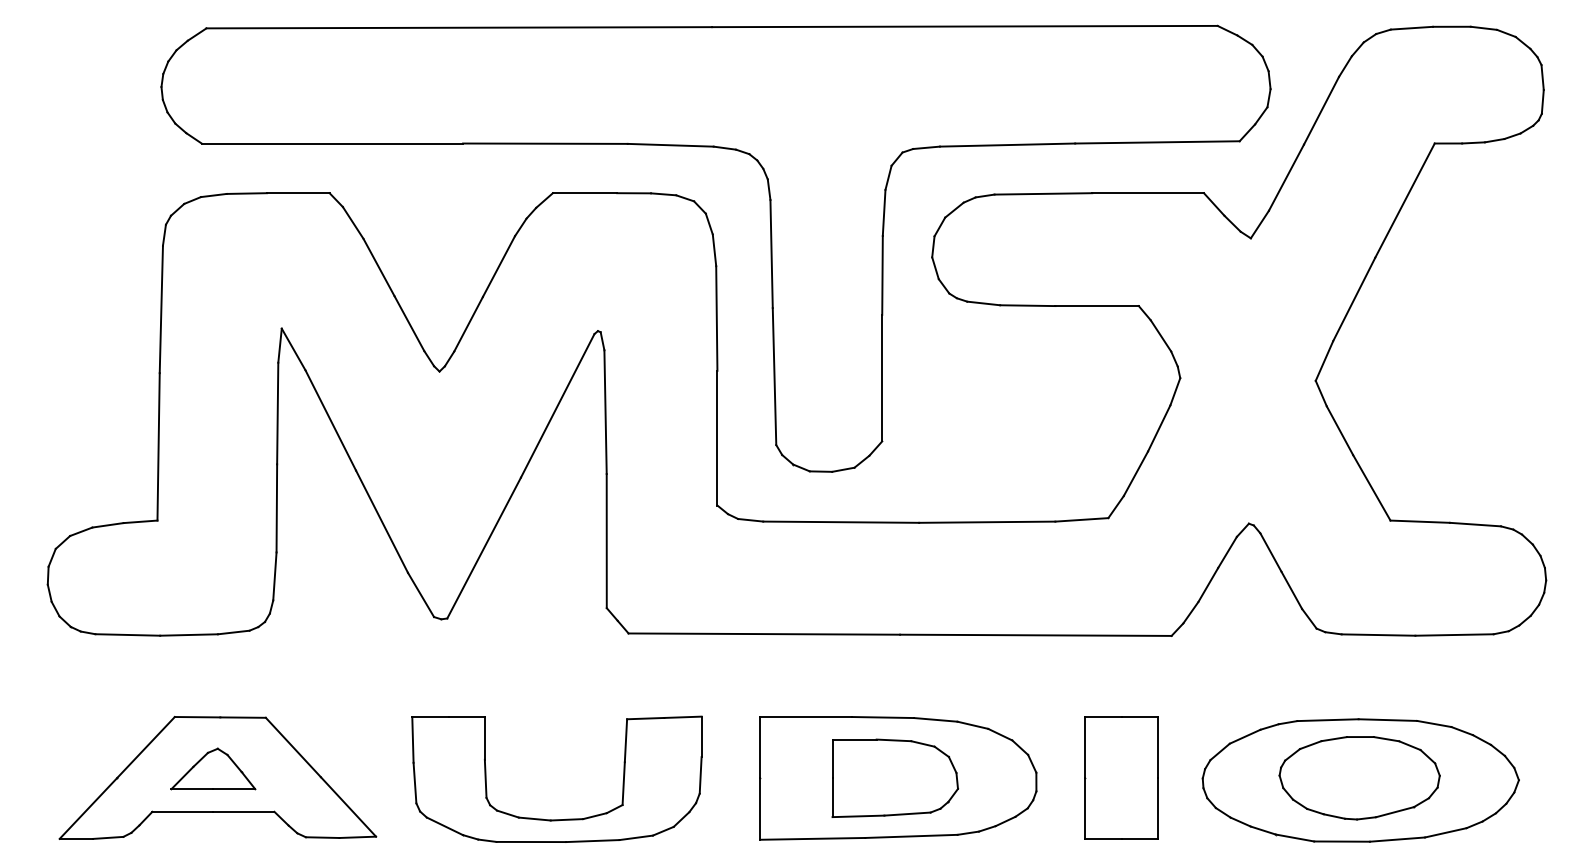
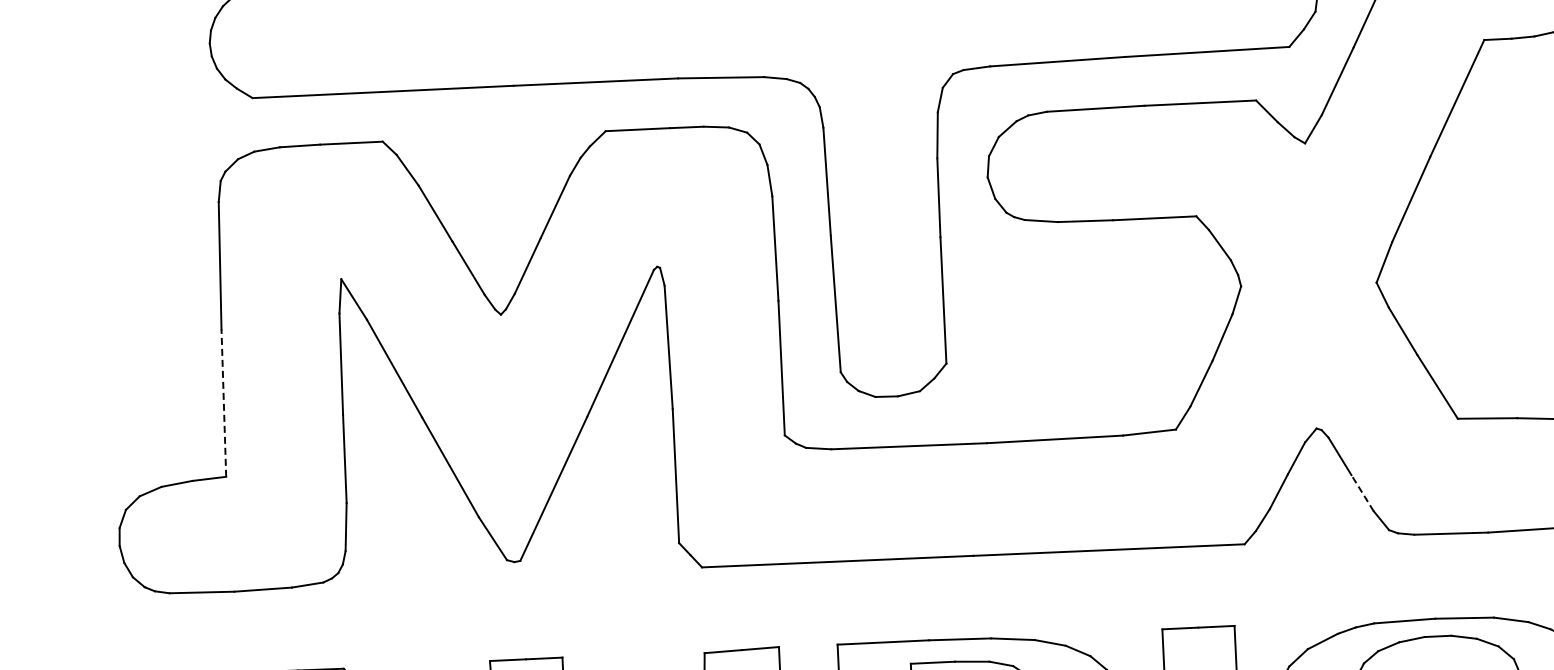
line: (158, 446) -> (223, 402), solid -> dashed
line: (1291, 589) -> (1362, 492), solid -> dashed

